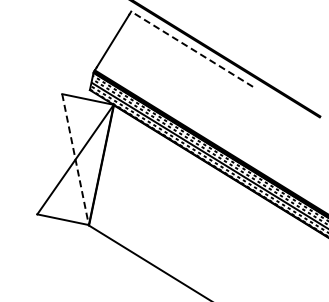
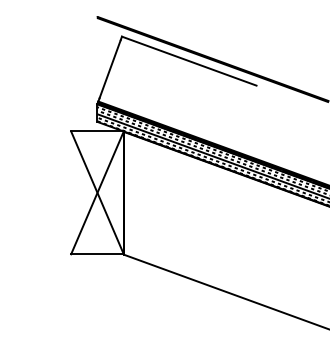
line: (192, 49) -> (189, 61), dashed -> solid
line: (75, 159) -> (97, 192), dashed -> solid

